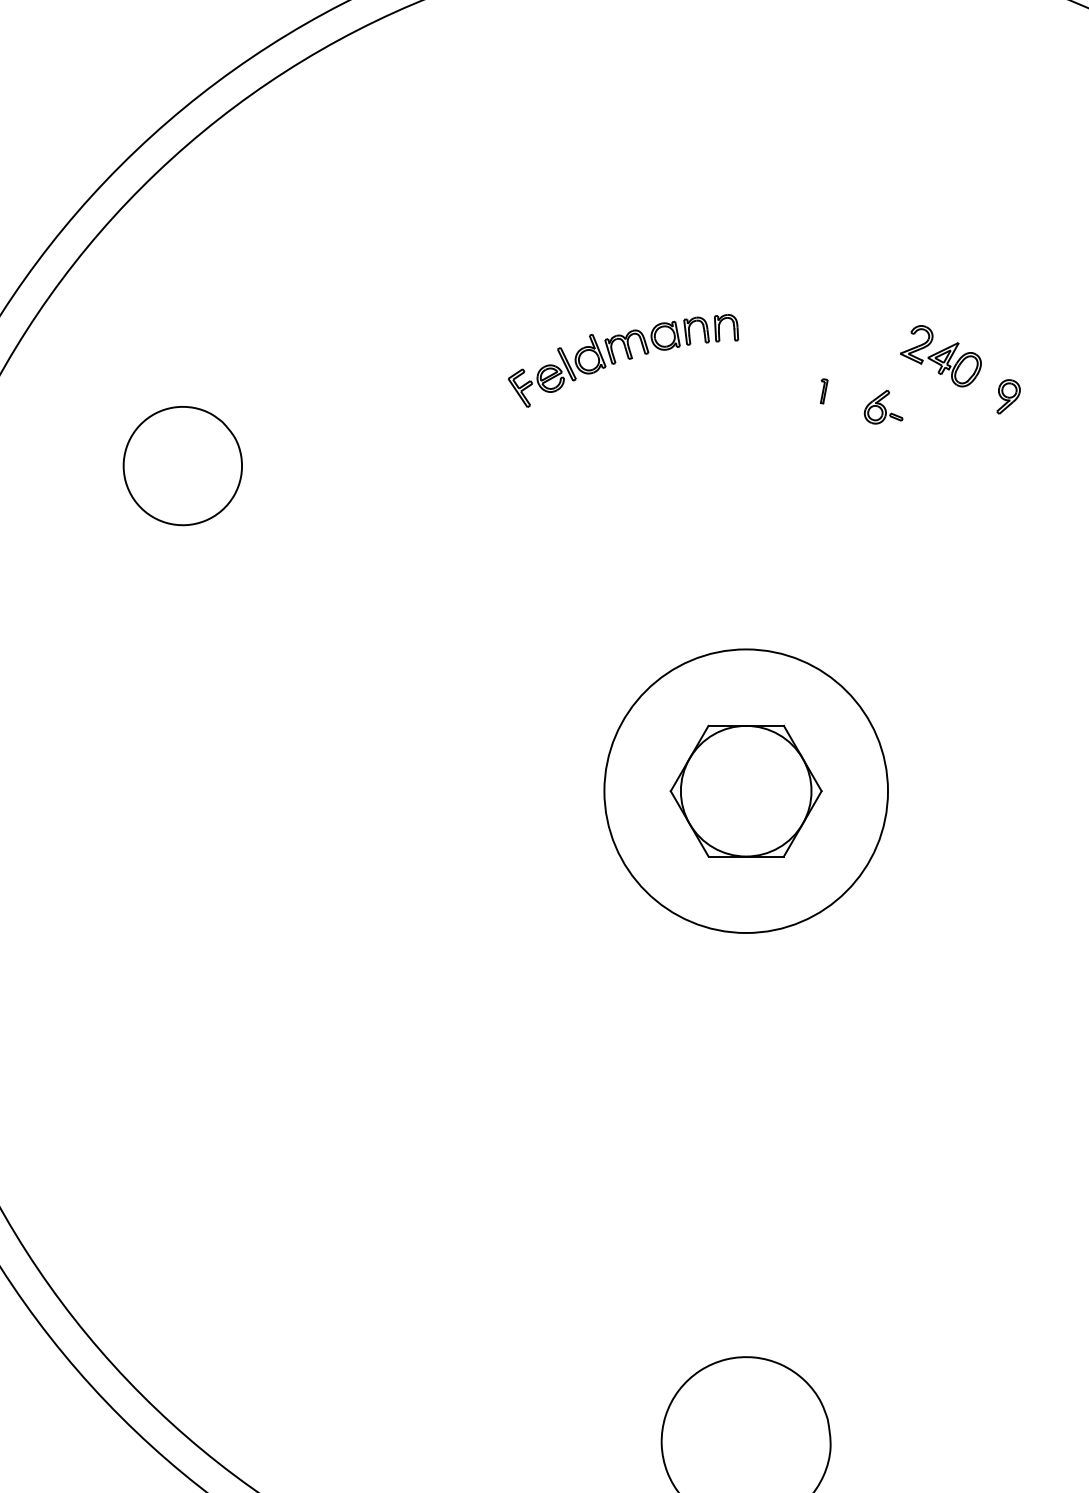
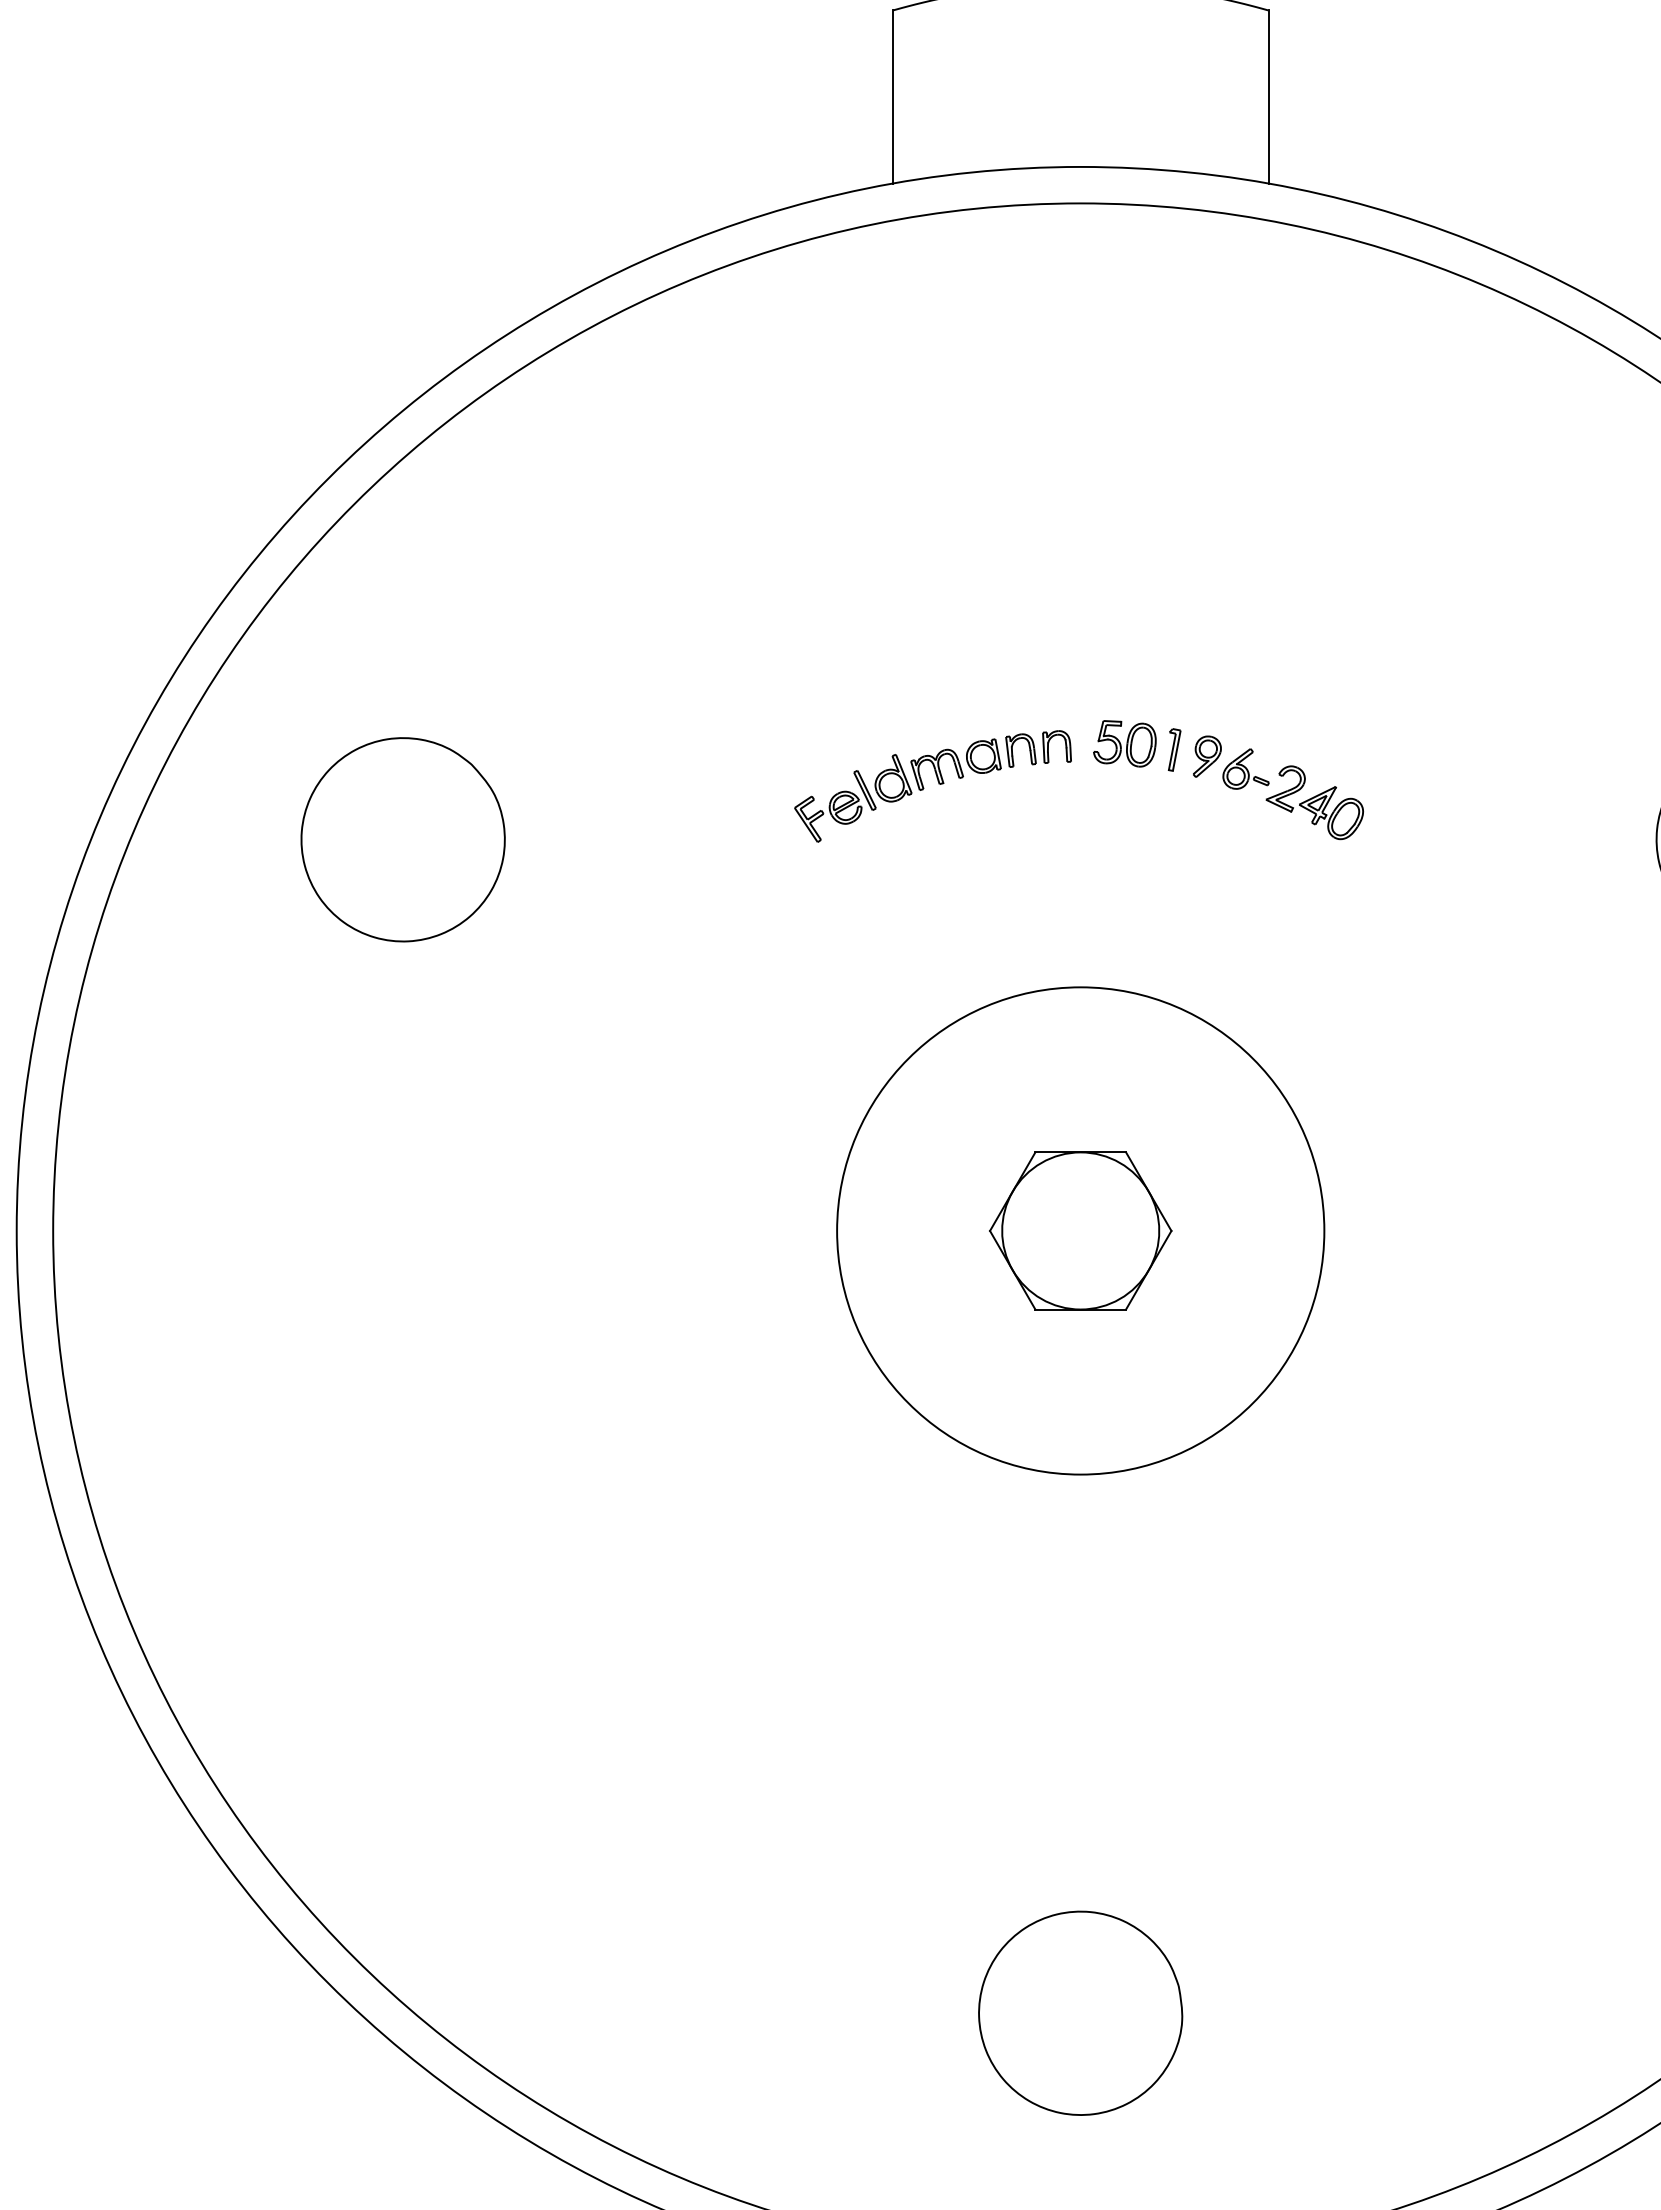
part: (940, 356) -> (1314, 802), moved
part: (627, 359) -> (938, 784), moved
part: (782, 385) -> (1124, 743), added
part: (824, 390) -> (1174, 749), size x1.43
part: (1008, 396) -> (1207, 756), moved
part: (182, 465) -> (402, 839), size x1.43
circle: (746, 790) -> (1080, 1230), size x1.43

